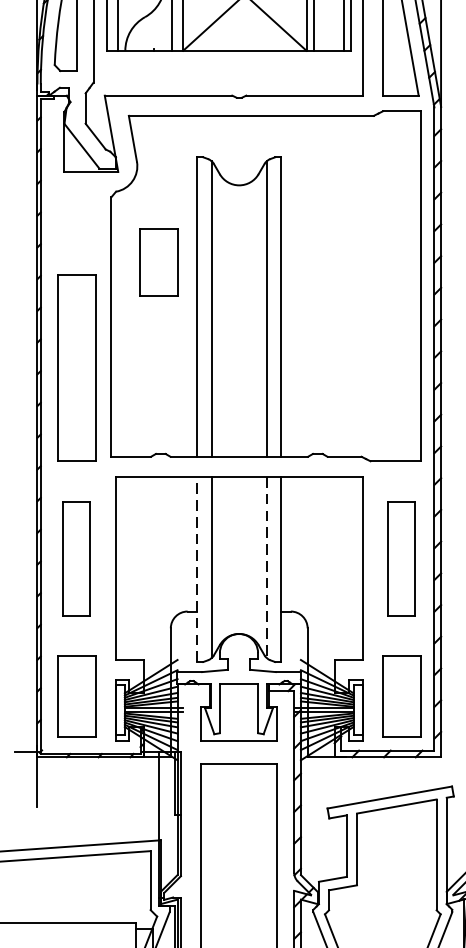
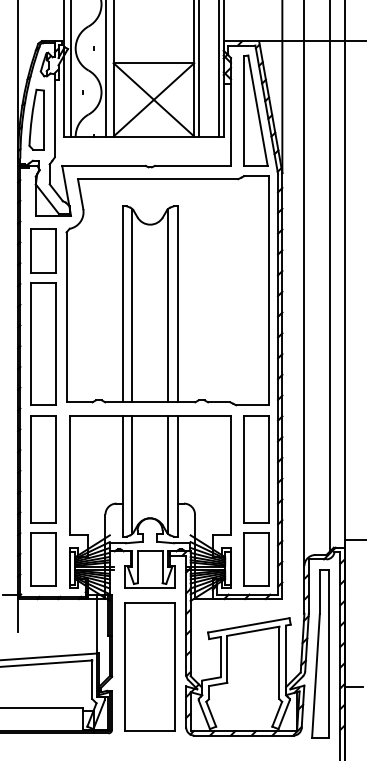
part: (158, 261) -> (43, 250), moved
part: (76, 559) -> (43, 469), size x1.43
part: (401, 559) -> (256, 469), size x1.43
line: (267, 568) -> (168, 475), dashed -> solid
line: (196, 570) -> (122, 476), dashed -> solid

